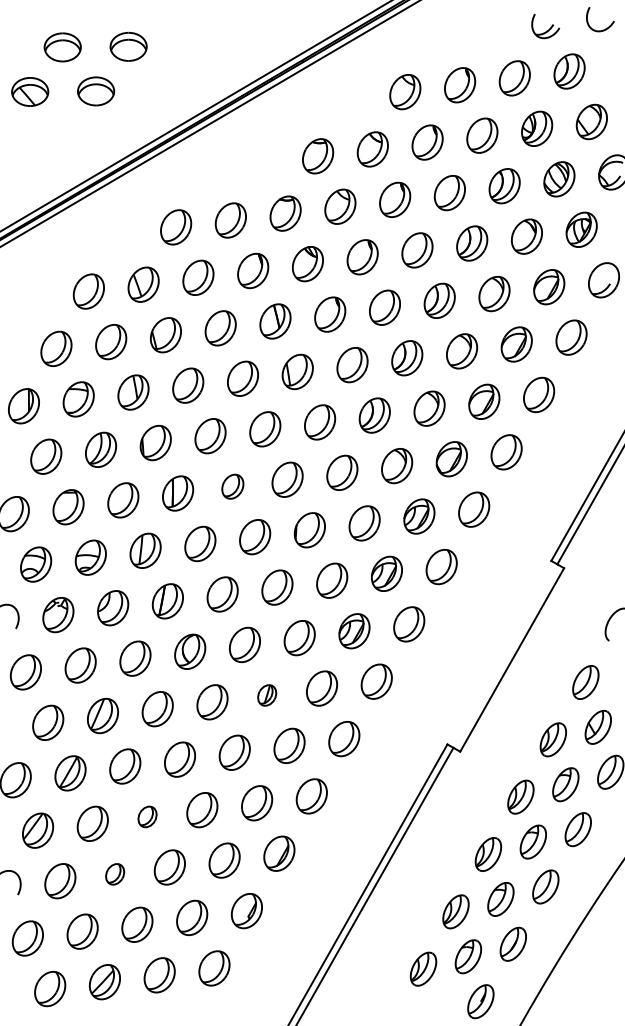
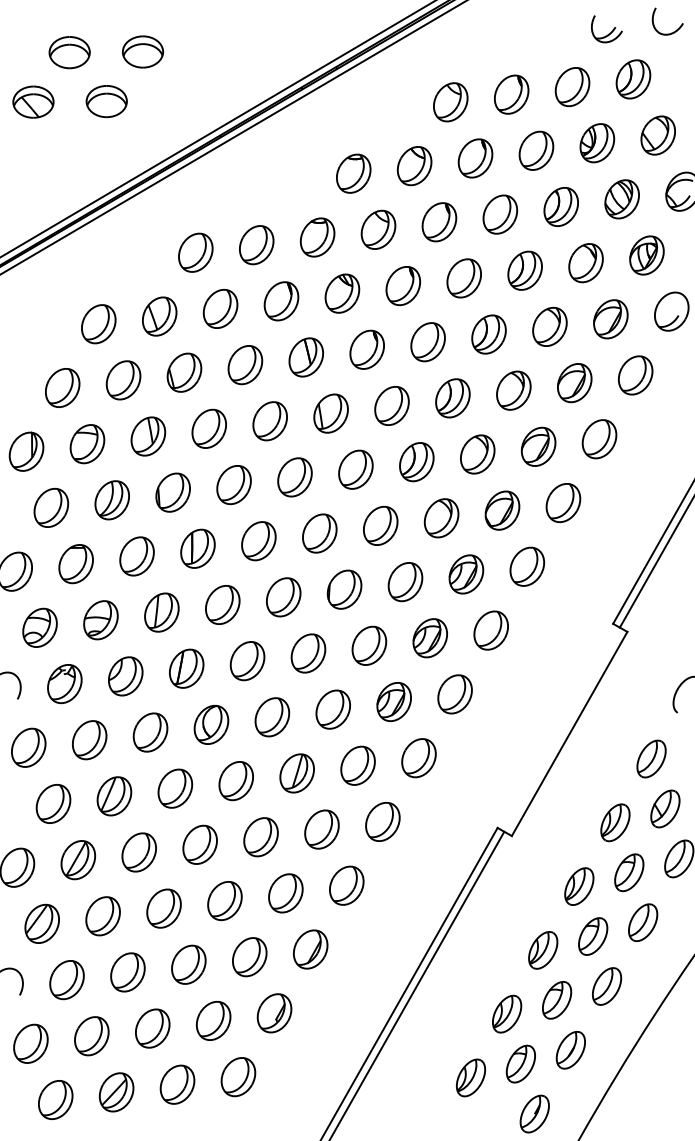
part: (232, 486) -> (258, 541), size x1.43
part: (266, 695) -> (296, 773), size x1.67
part: (147, 816) -> (163, 908), size x1.67
part: (114, 874) -> (127, 972), size x1.67

